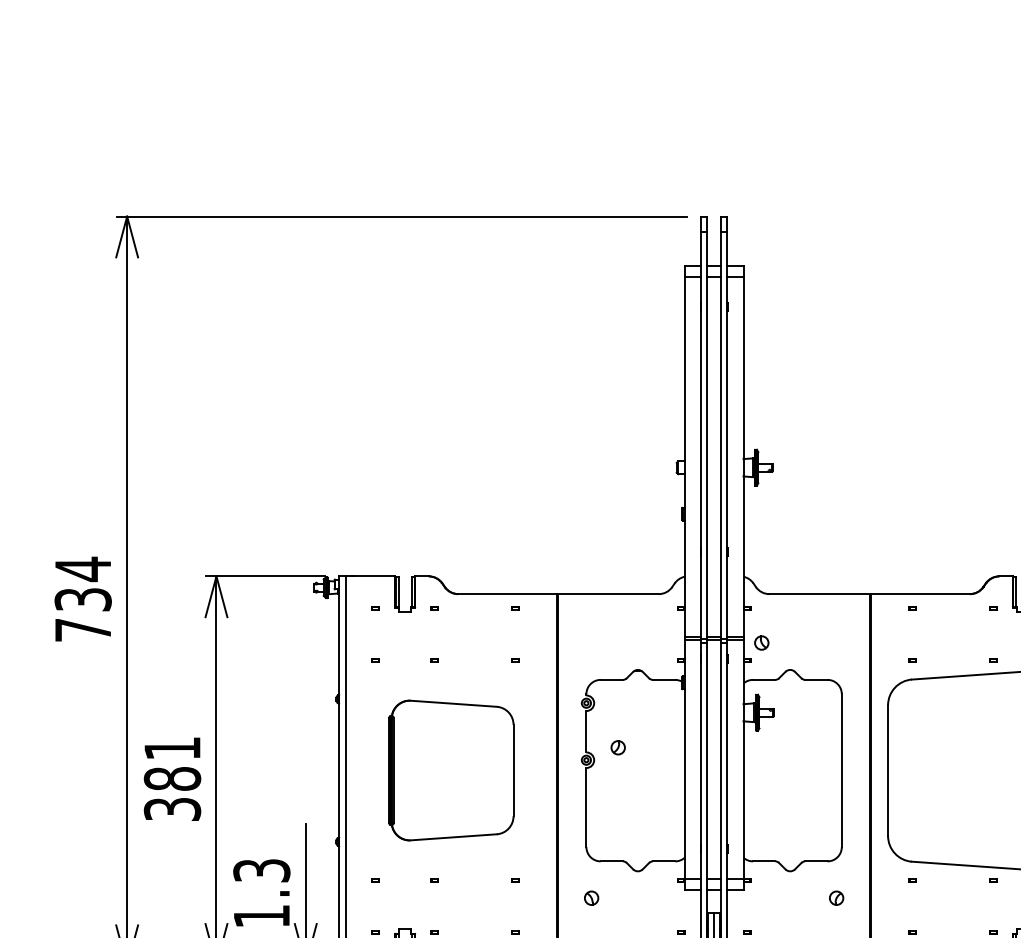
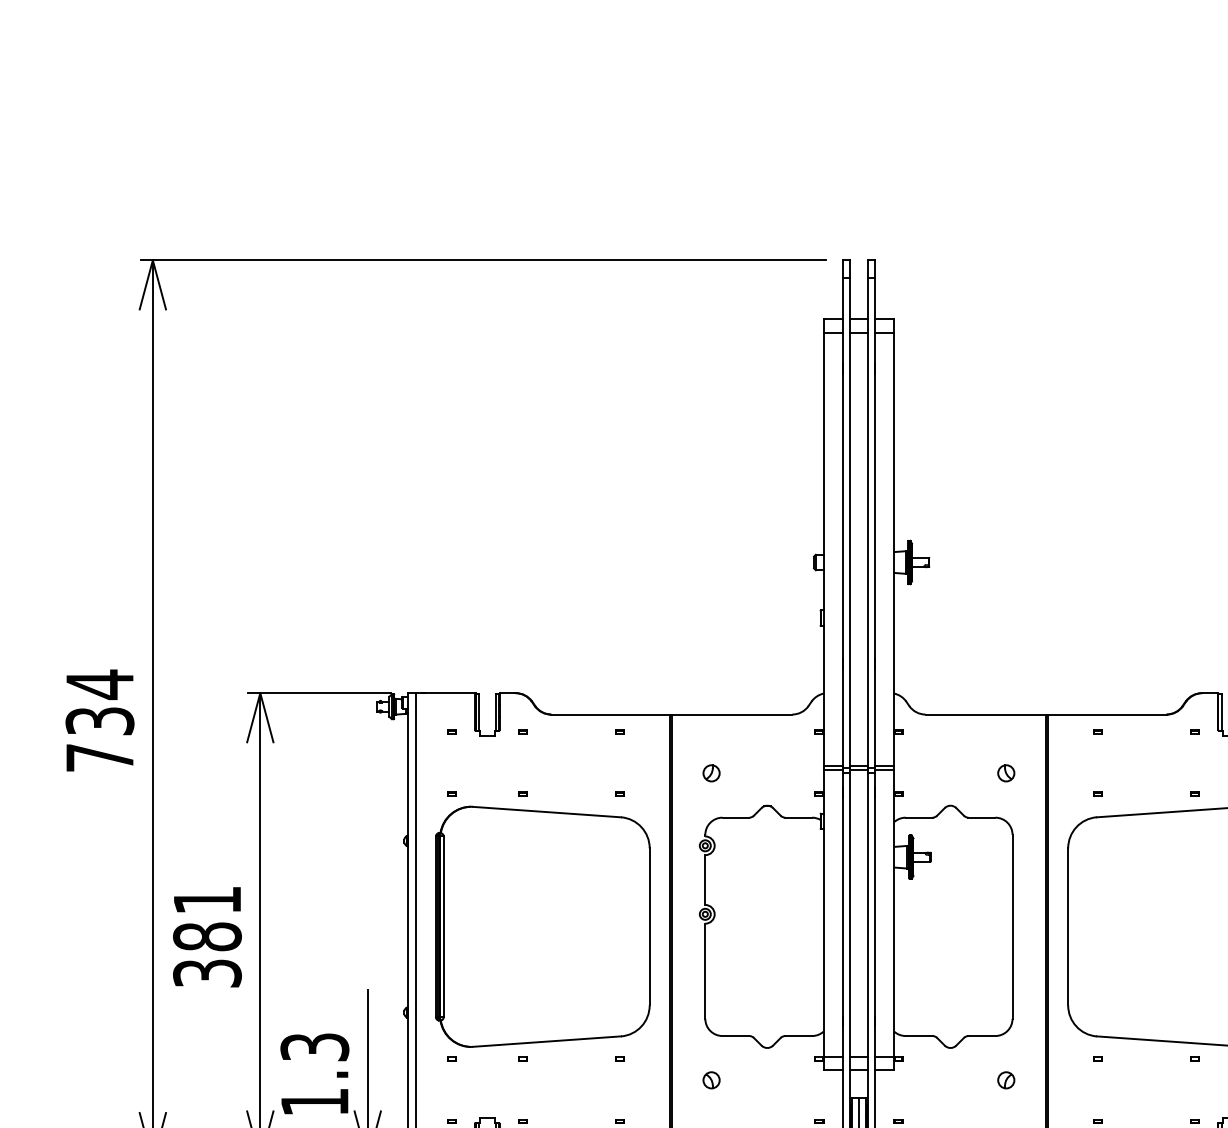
part: (761, 643) -> (1006, 773), moved
part: (618, 747) -> (711, 773), moved
part: (451, 770) -> (542, 926), size x1.43

